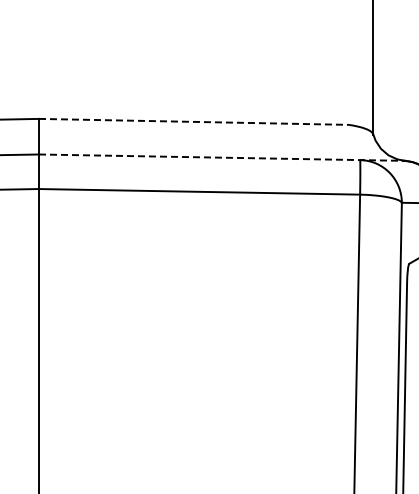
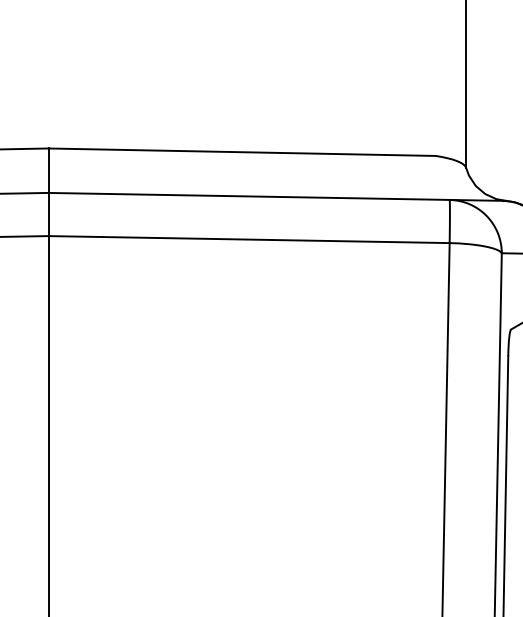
line: (194, 121) -> (242, 151), dashed -> solid
line: (220, 157) -> (275, 196), dashed -> solid

